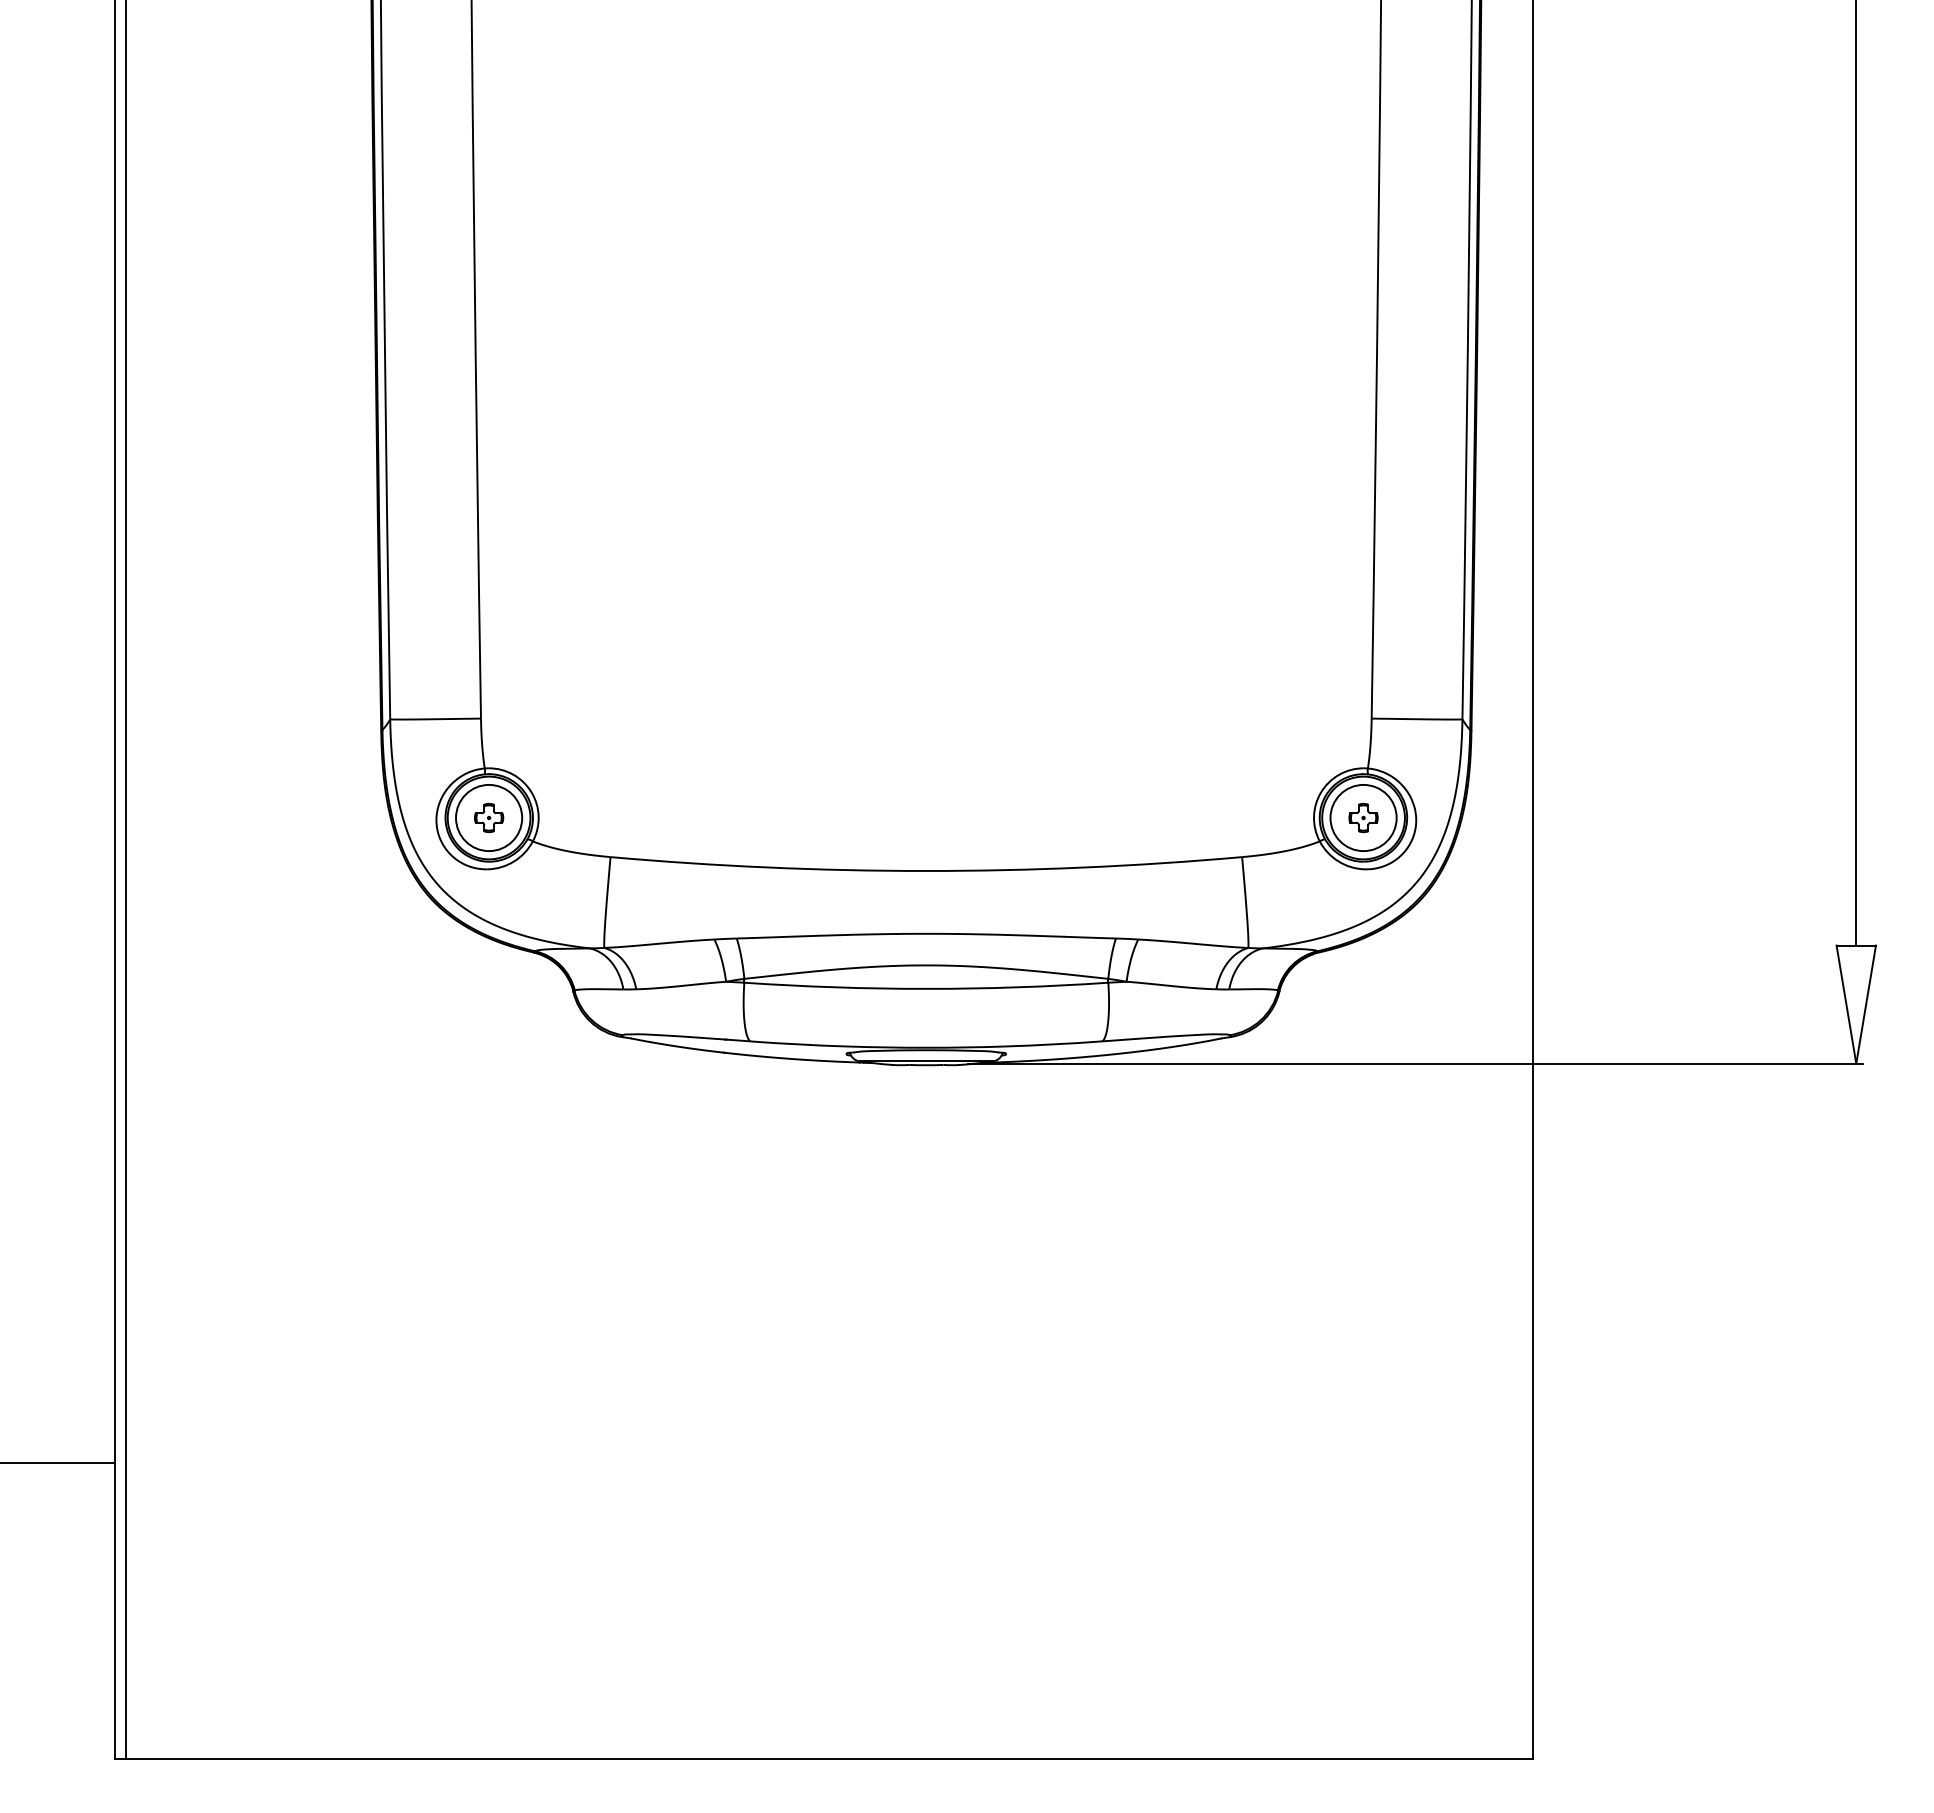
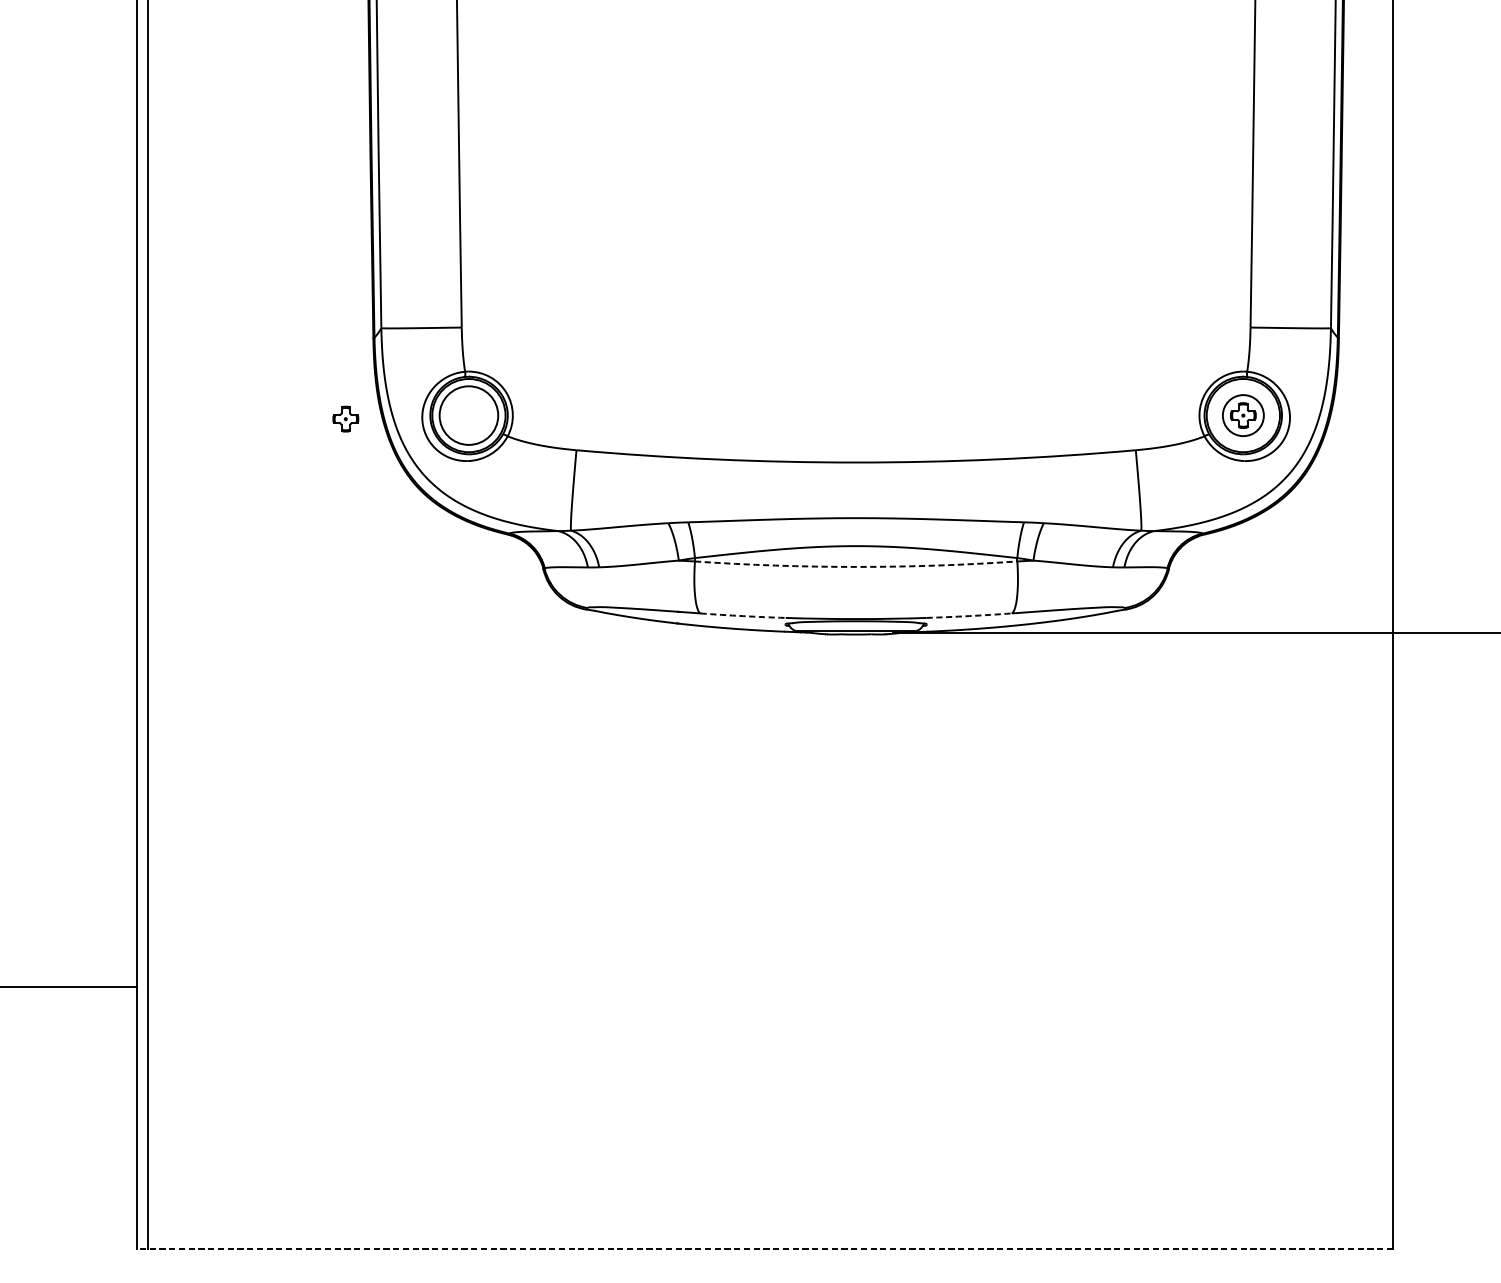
circle: (1363, 817) -> (1243, 415), size x0.7
part: (489, 818) -> (346, 419), moved
arc: (926, 988) -> (856, 566), solid -> dashed
arc: (798, 1044) -> (742, 616), solid -> dashed
arc: (1053, 1044) -> (968, 616), solid -> dashed
line: (823, 1758) -> (765, 1248), solid -> dashed

